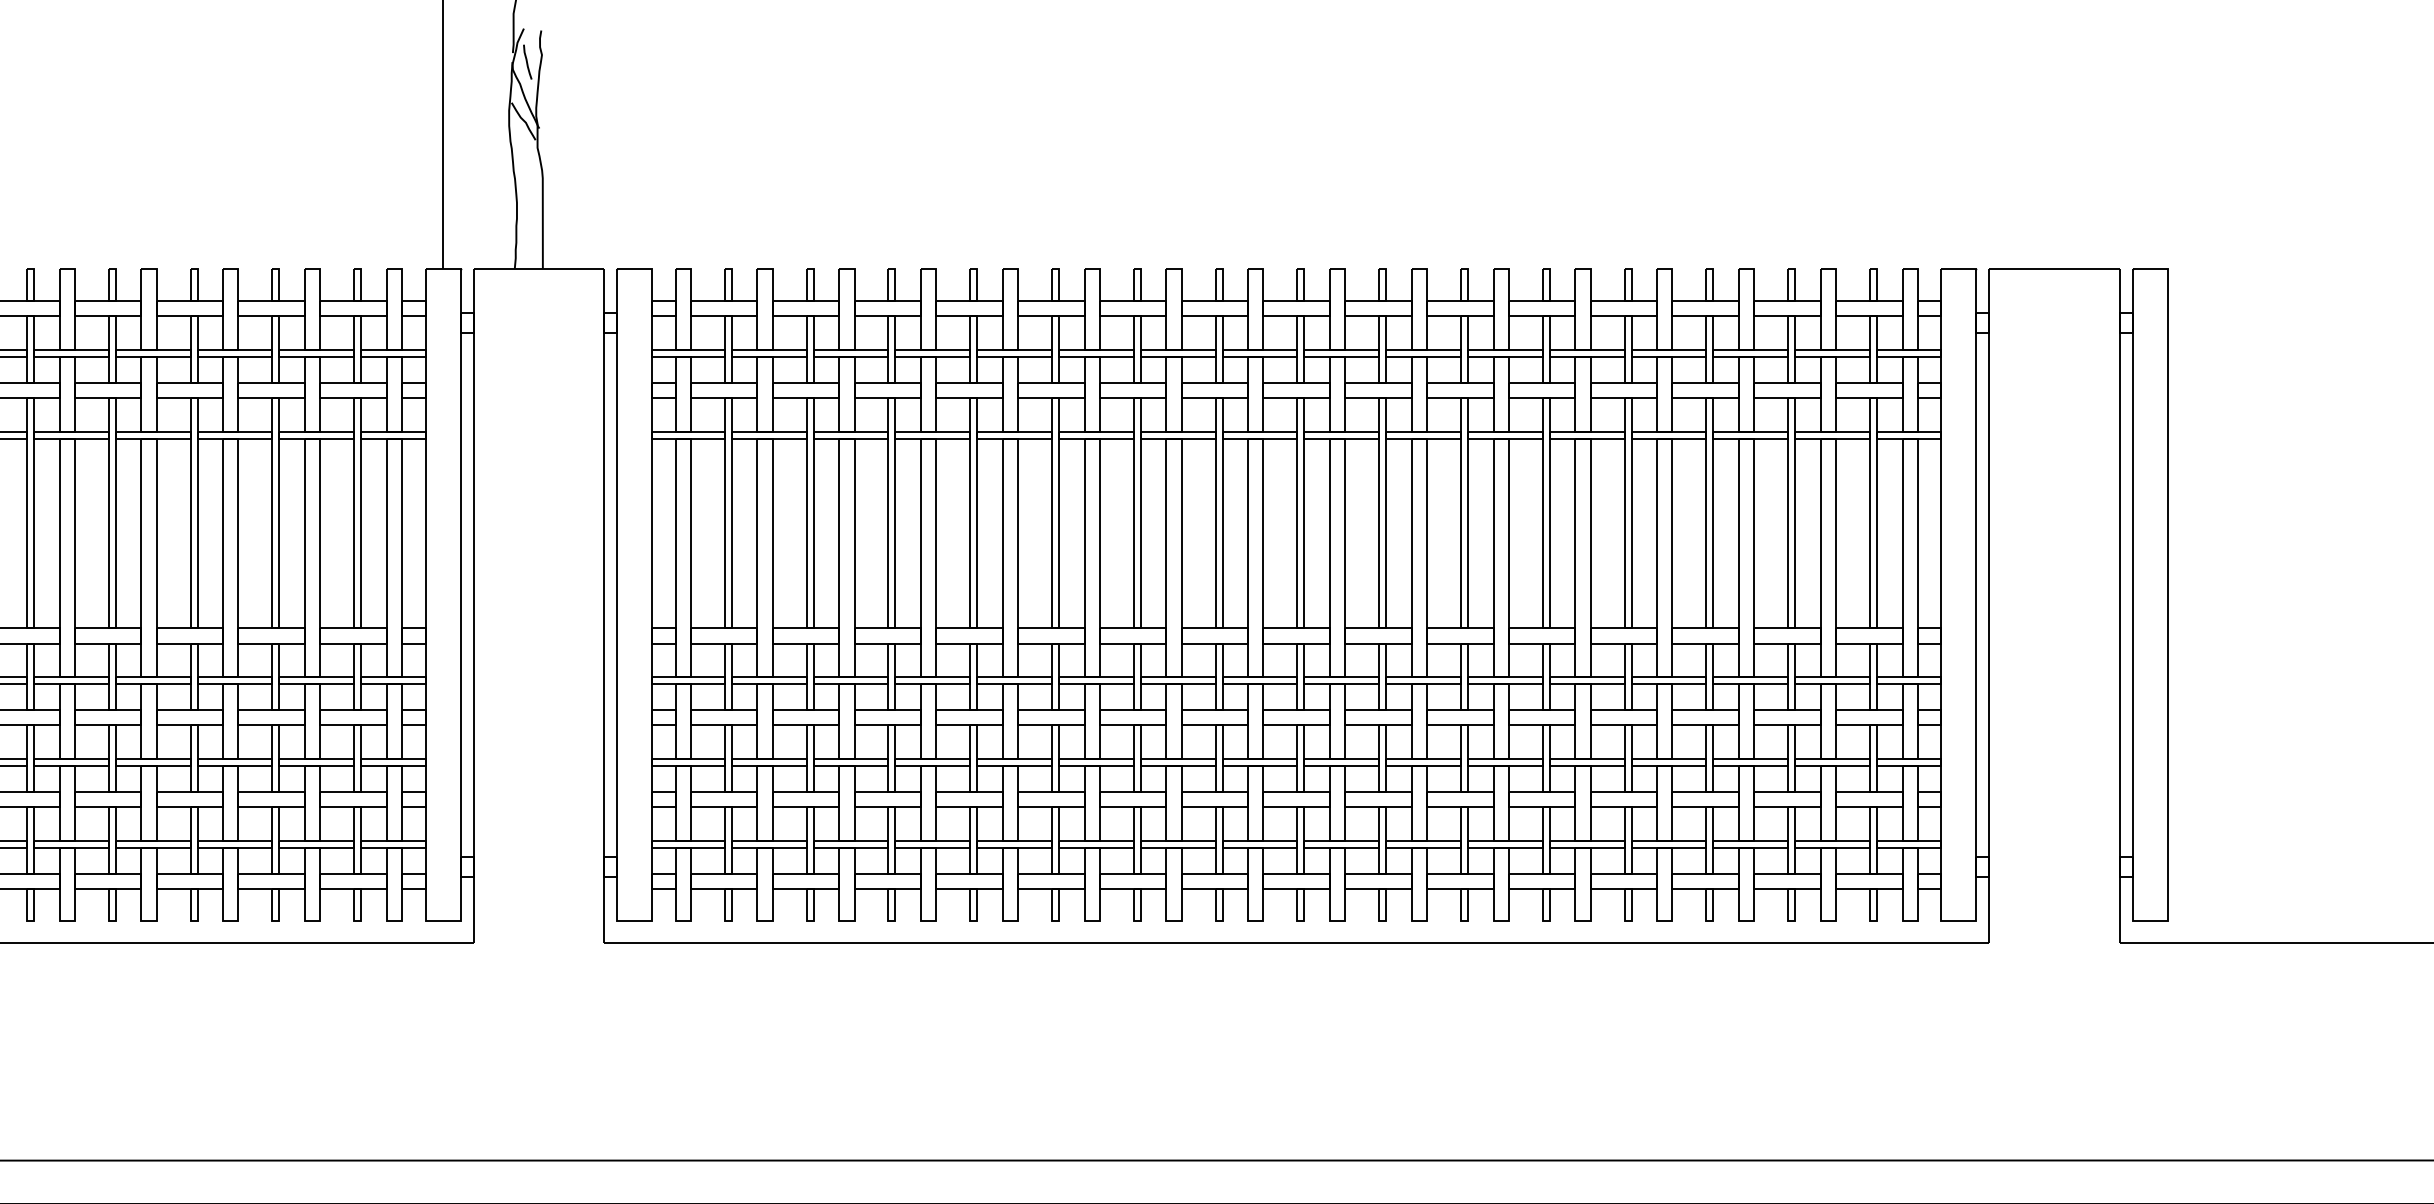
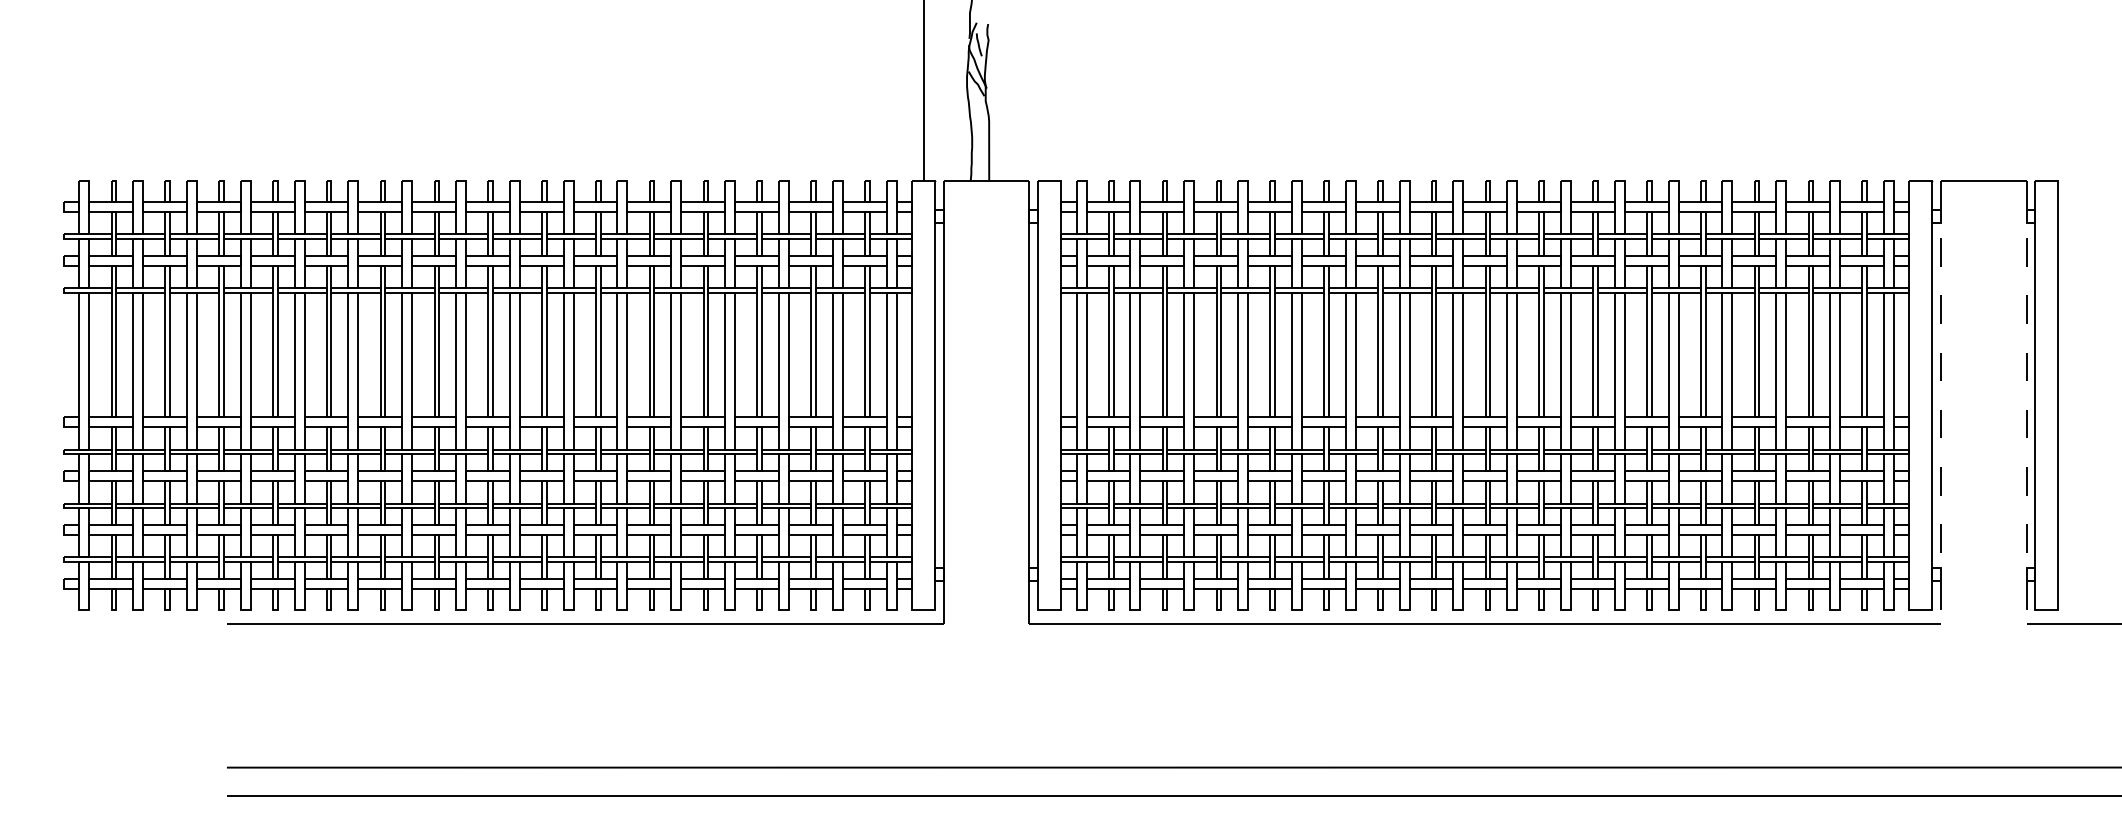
line: (1988, 605) -> (1940, 402), solid -> dashed
line: (2119, 605) -> (2026, 402), solid -> dashed

